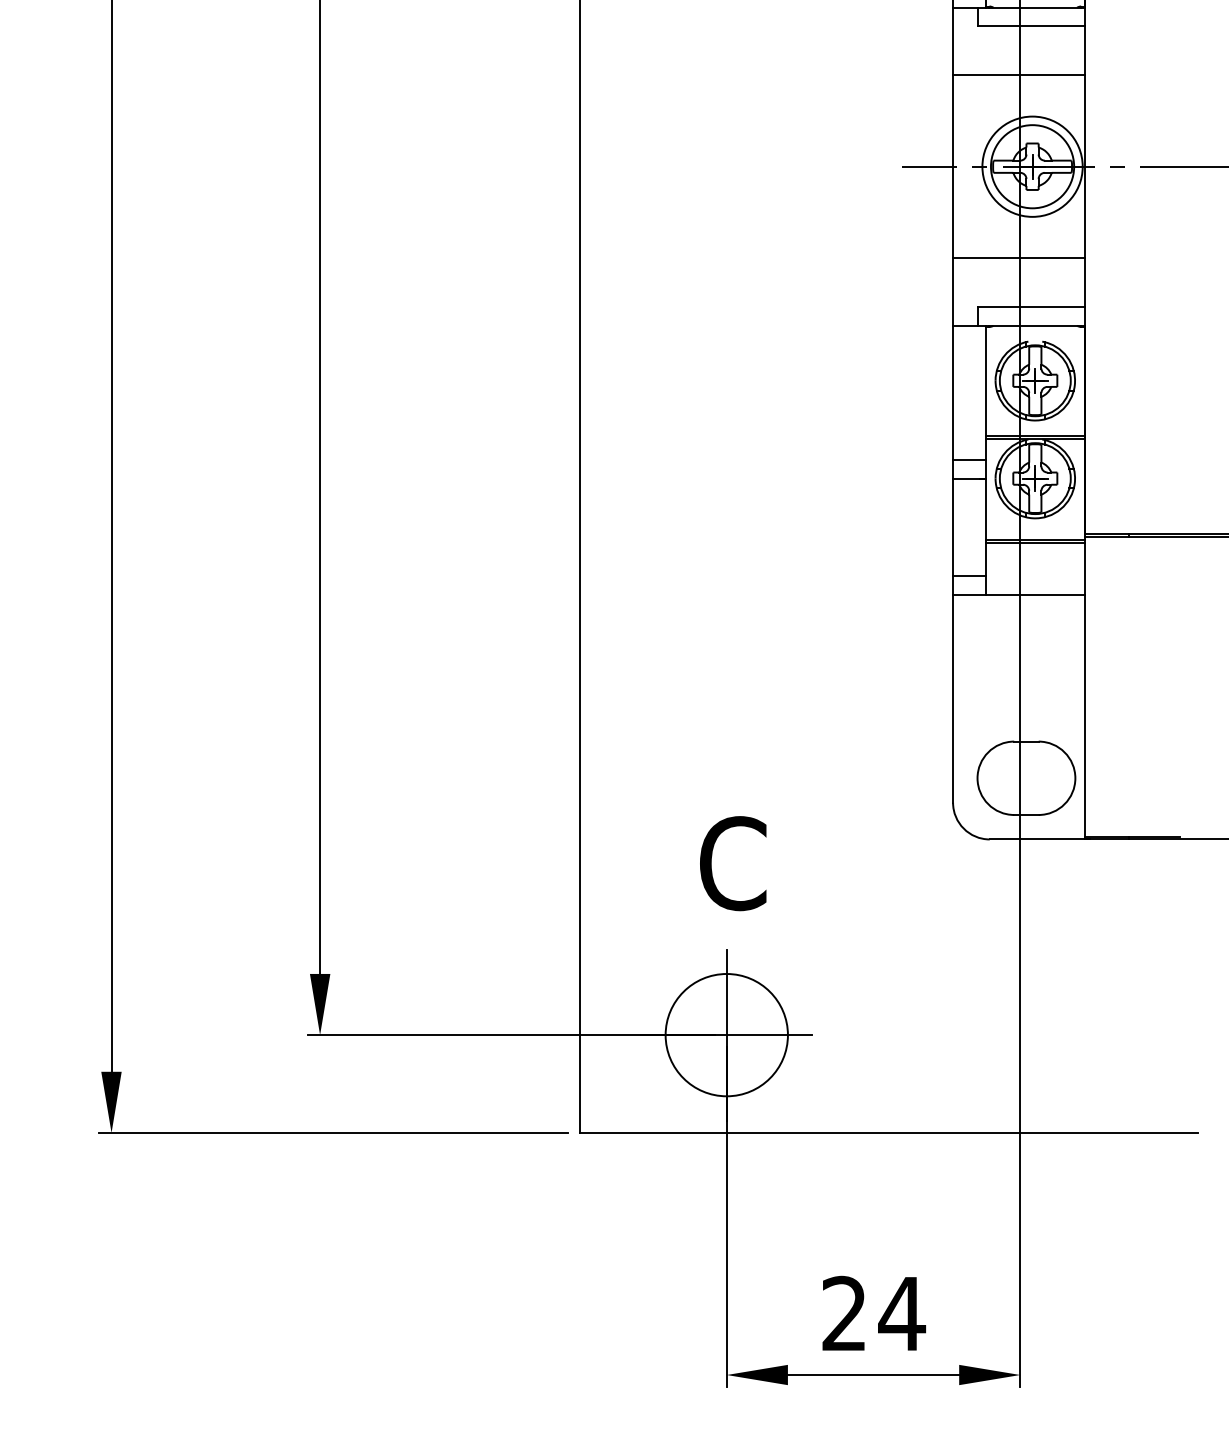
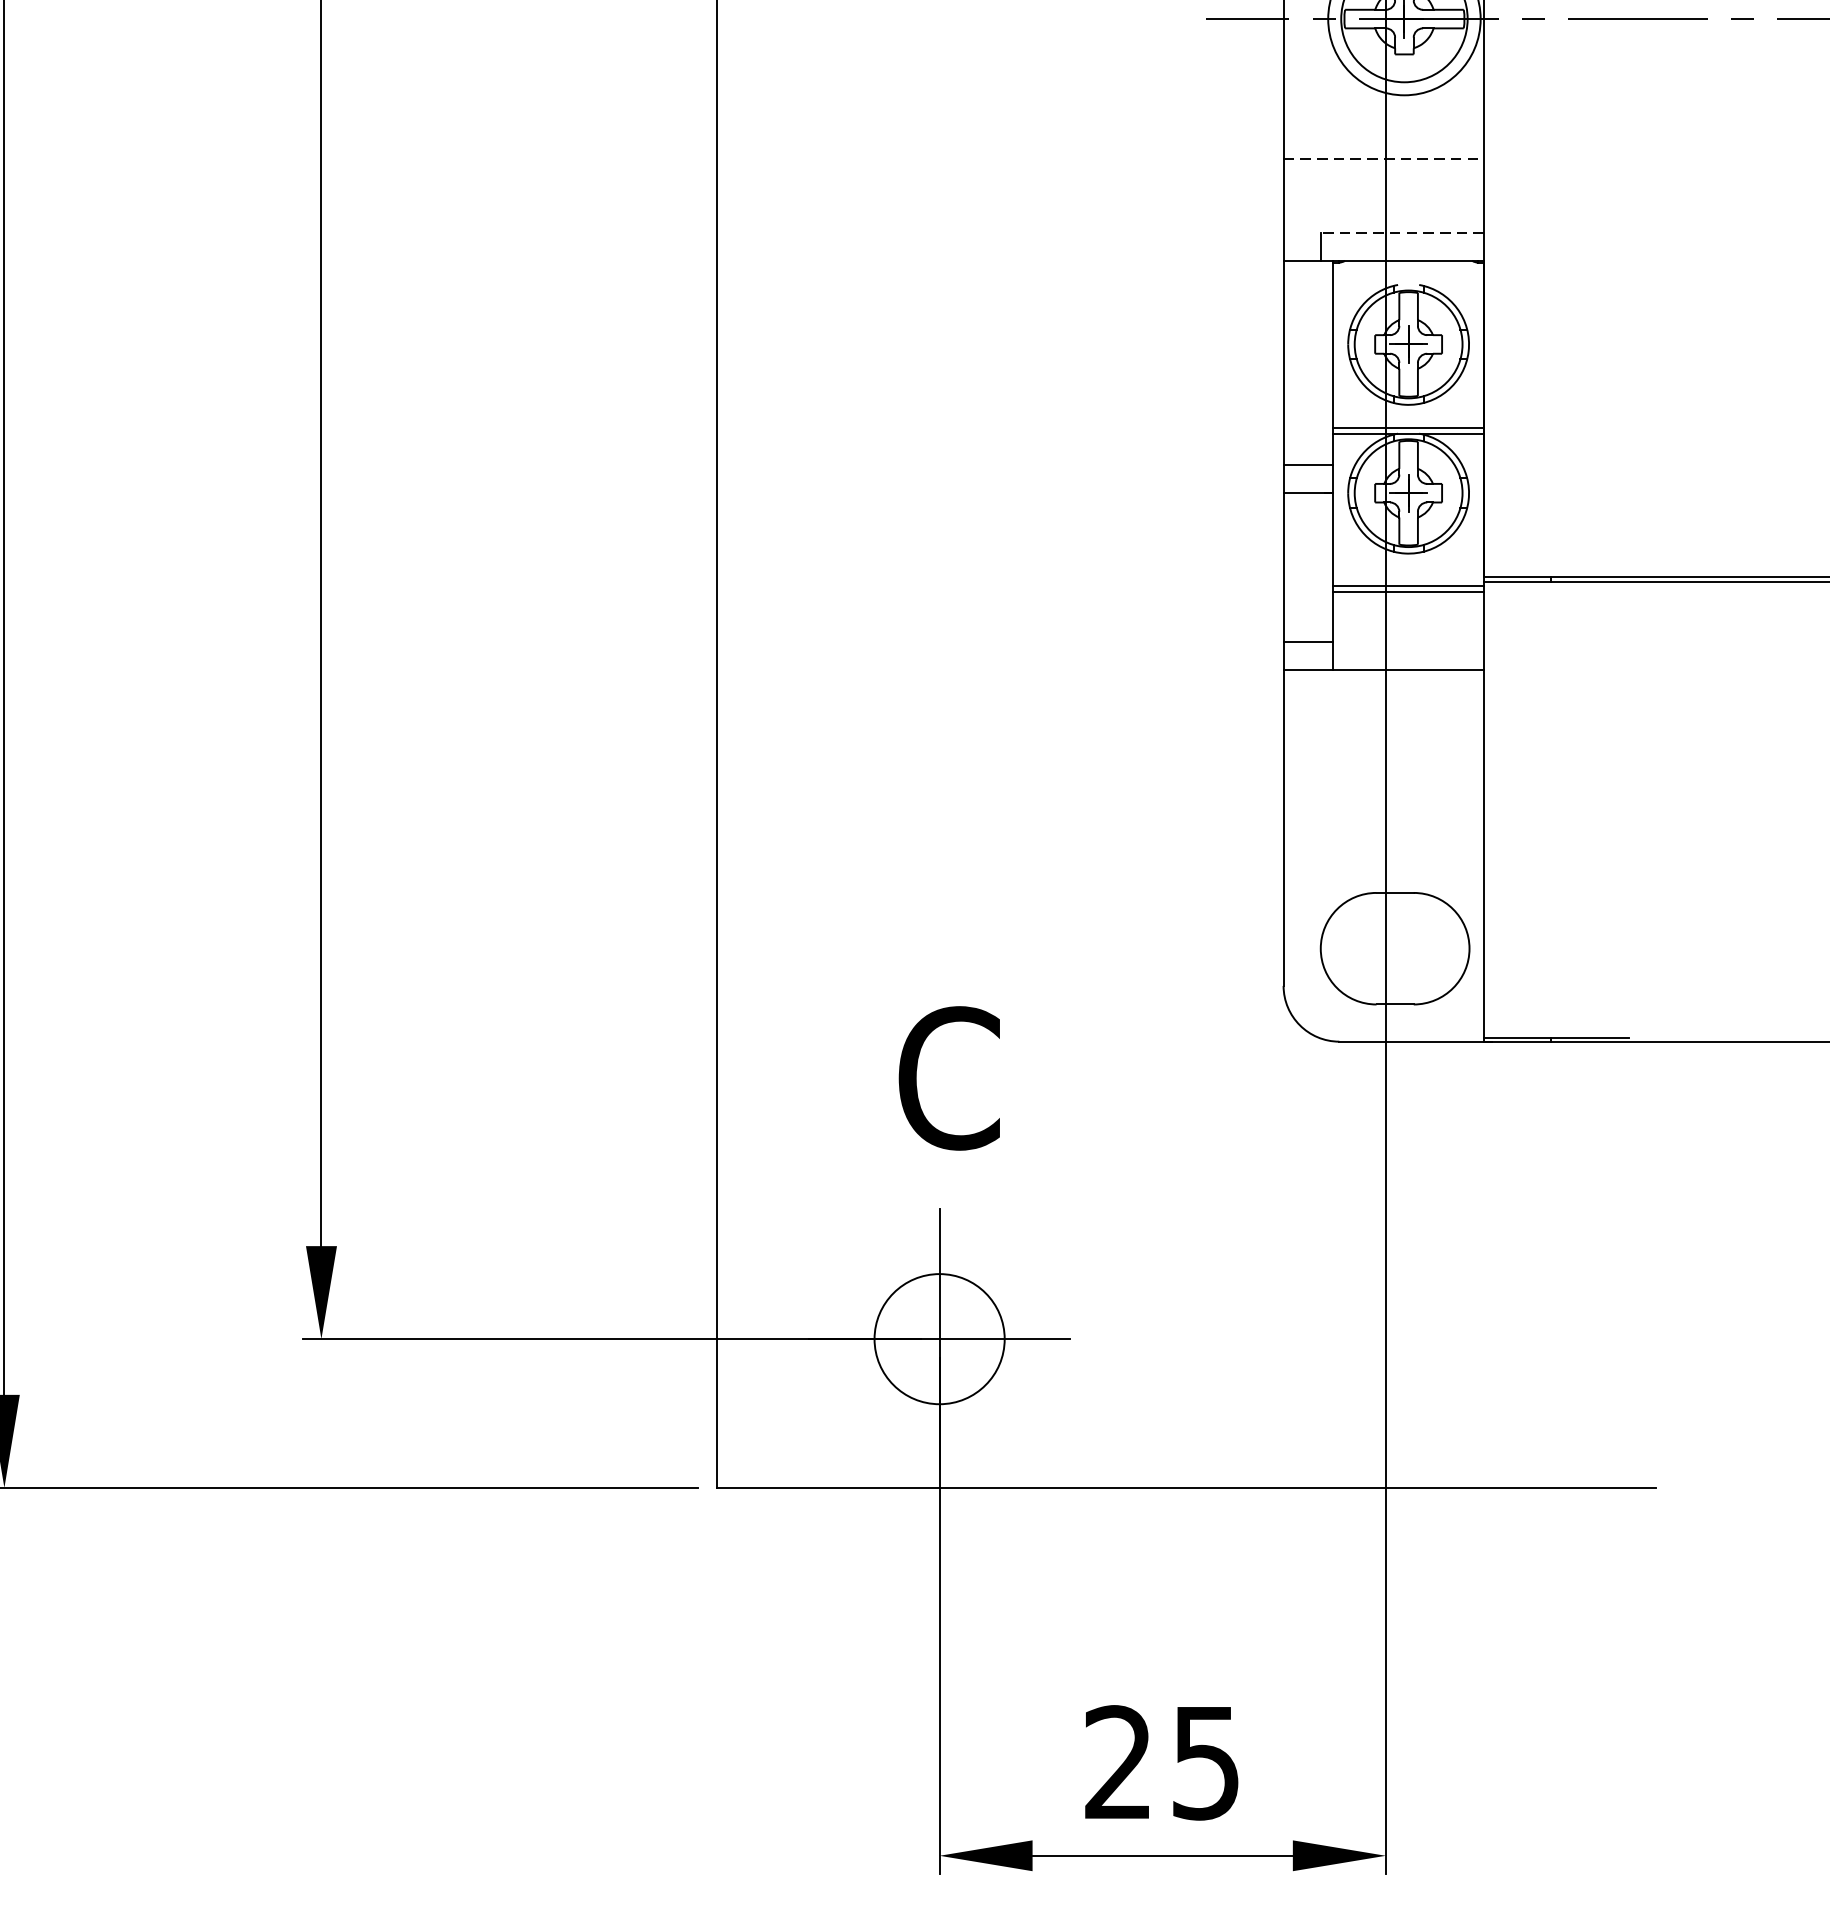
line: (1018, 258) -> (1383, 158), solid -> dashed
line: (1031, 307) -> (1402, 233), solid -> dashed
circle: (726, 1035) -> (939, 1339), size x0.7
text: (902, 1314) -> (1206, 1763), 24 -> 25

